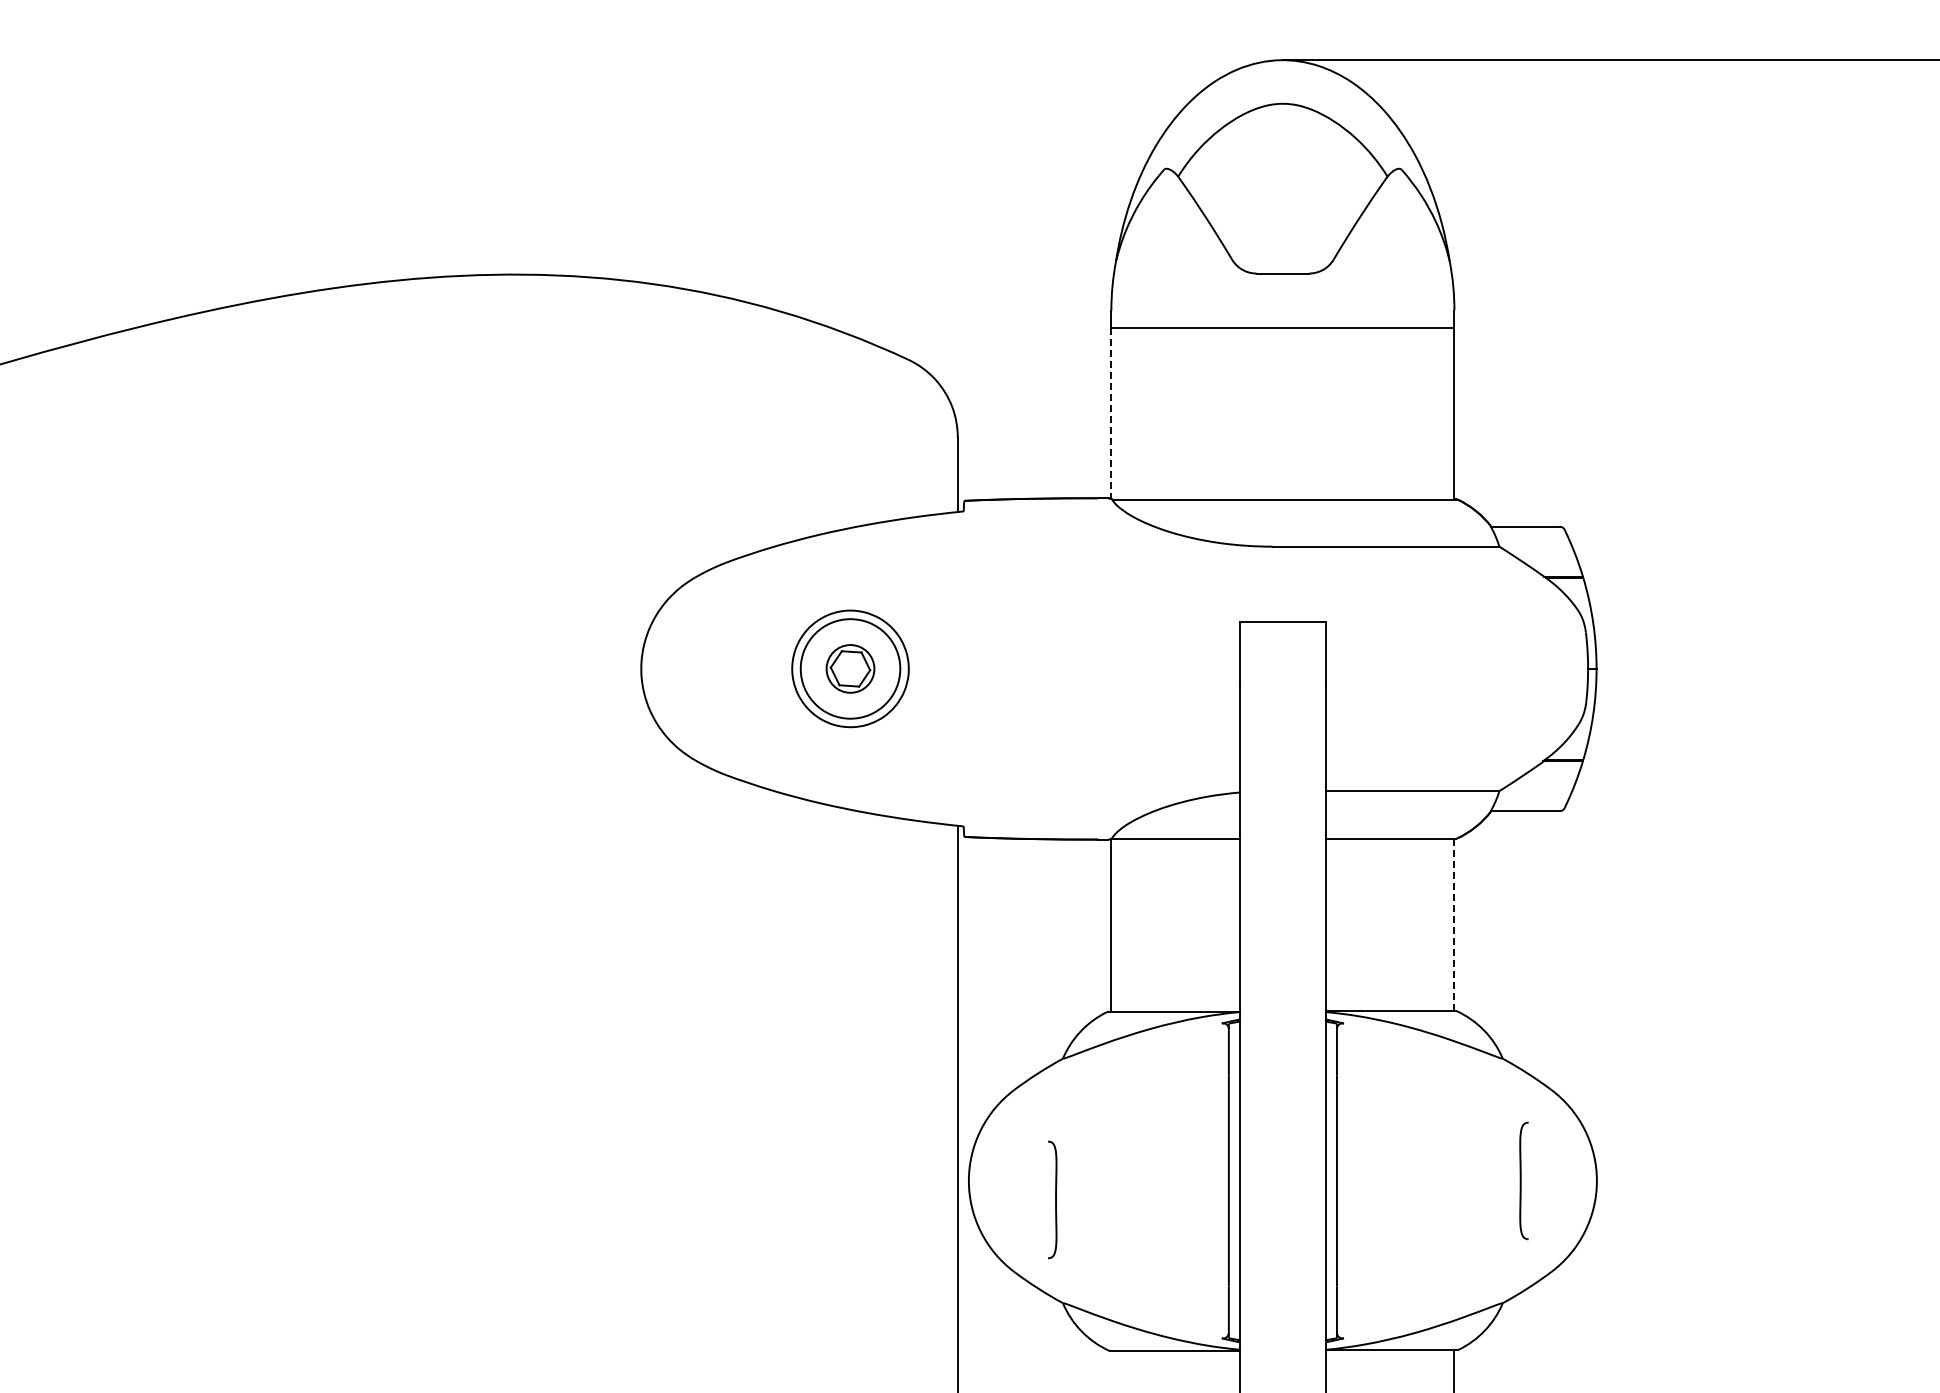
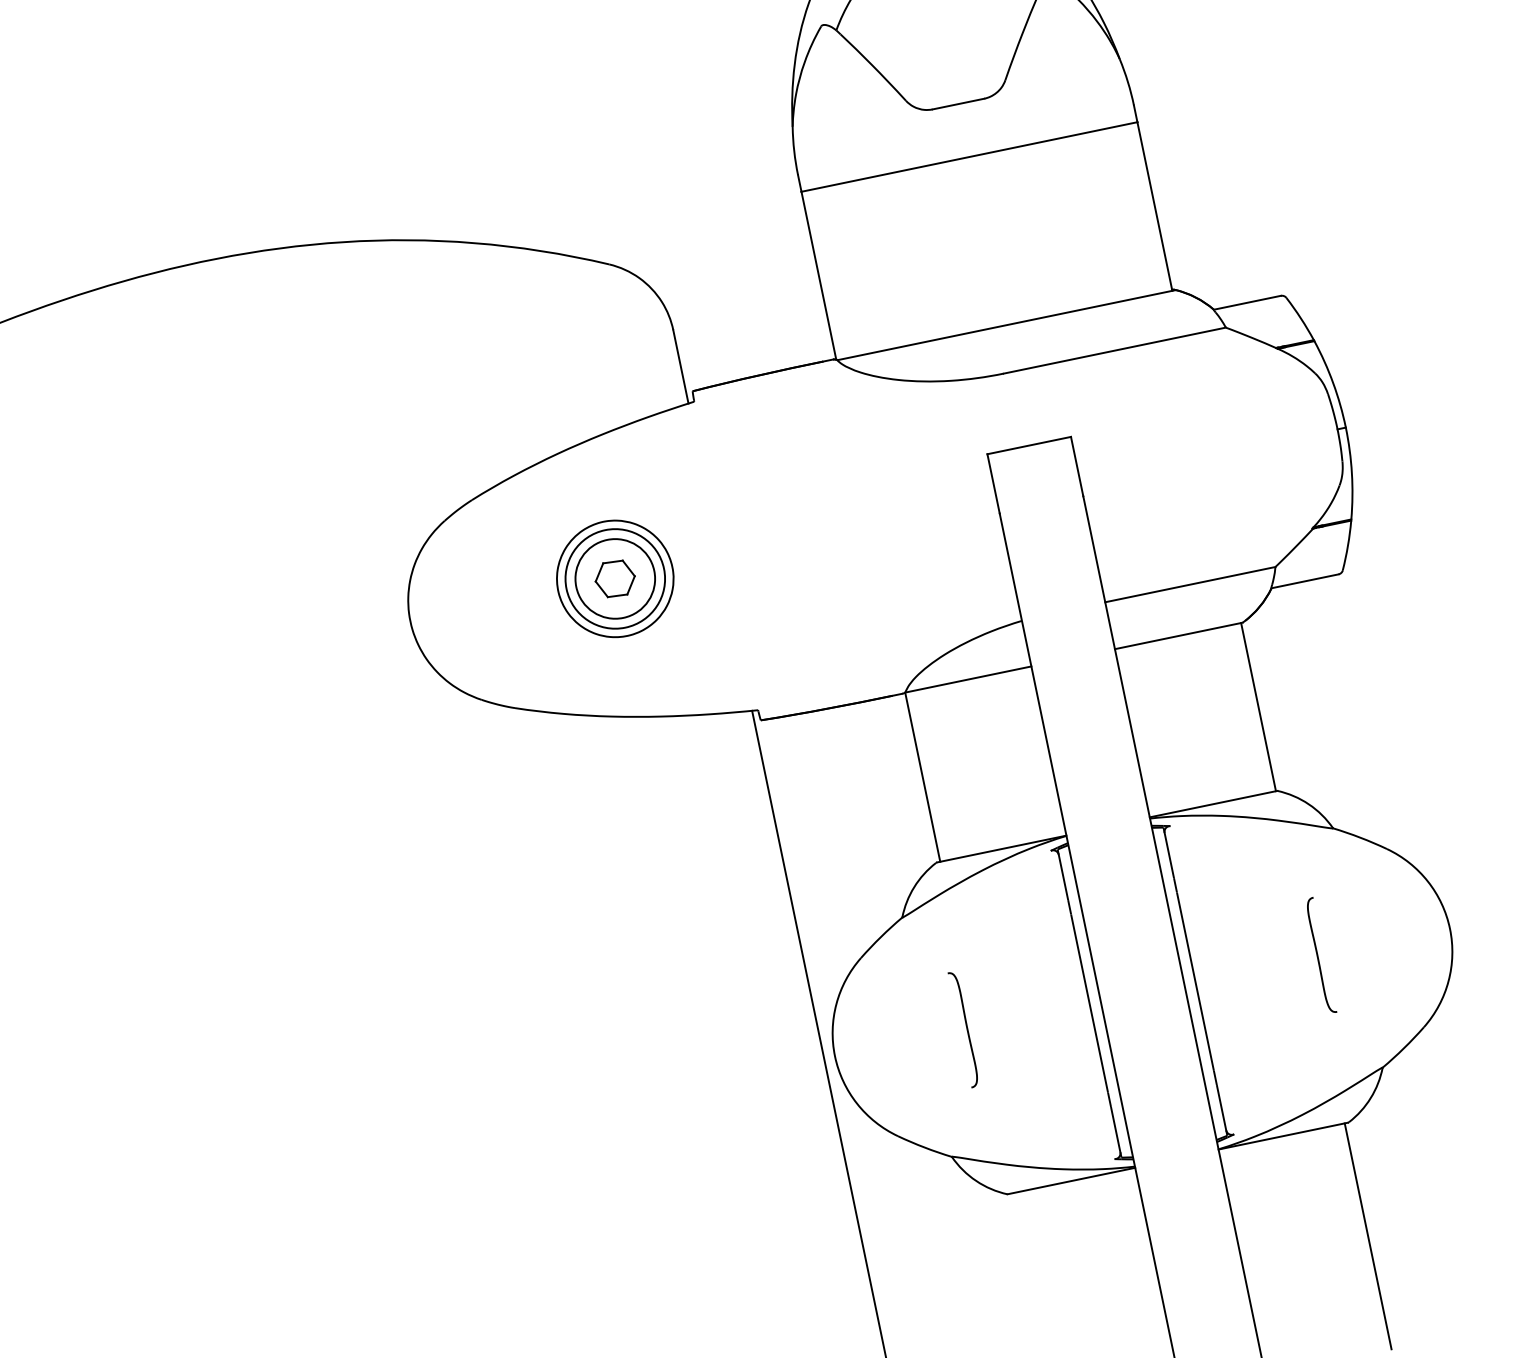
line: (1111, 413) -> (819, 275), dashed -> solid
circle: (850, 668) -> (615, 578), size x1.67
line: (1454, 924) -> (1258, 706), dashed -> solid
curve: (1521, 1180) -> (1318, 955), moved
curve: (1055, 1199) -> (966, 1028), moved

